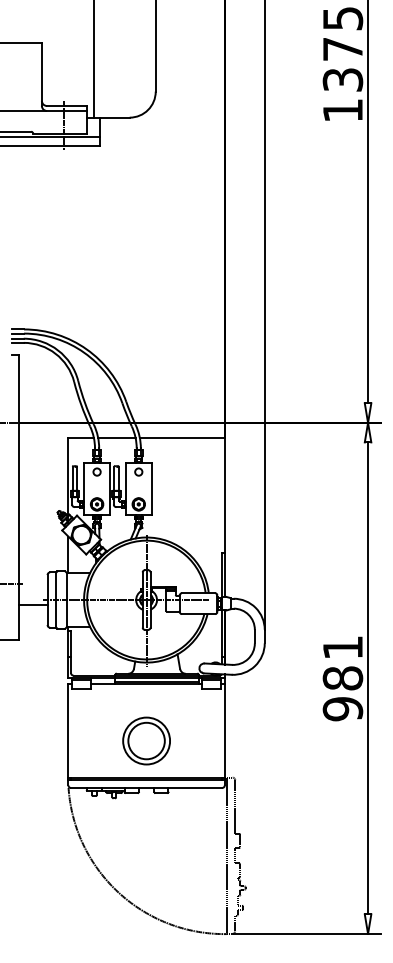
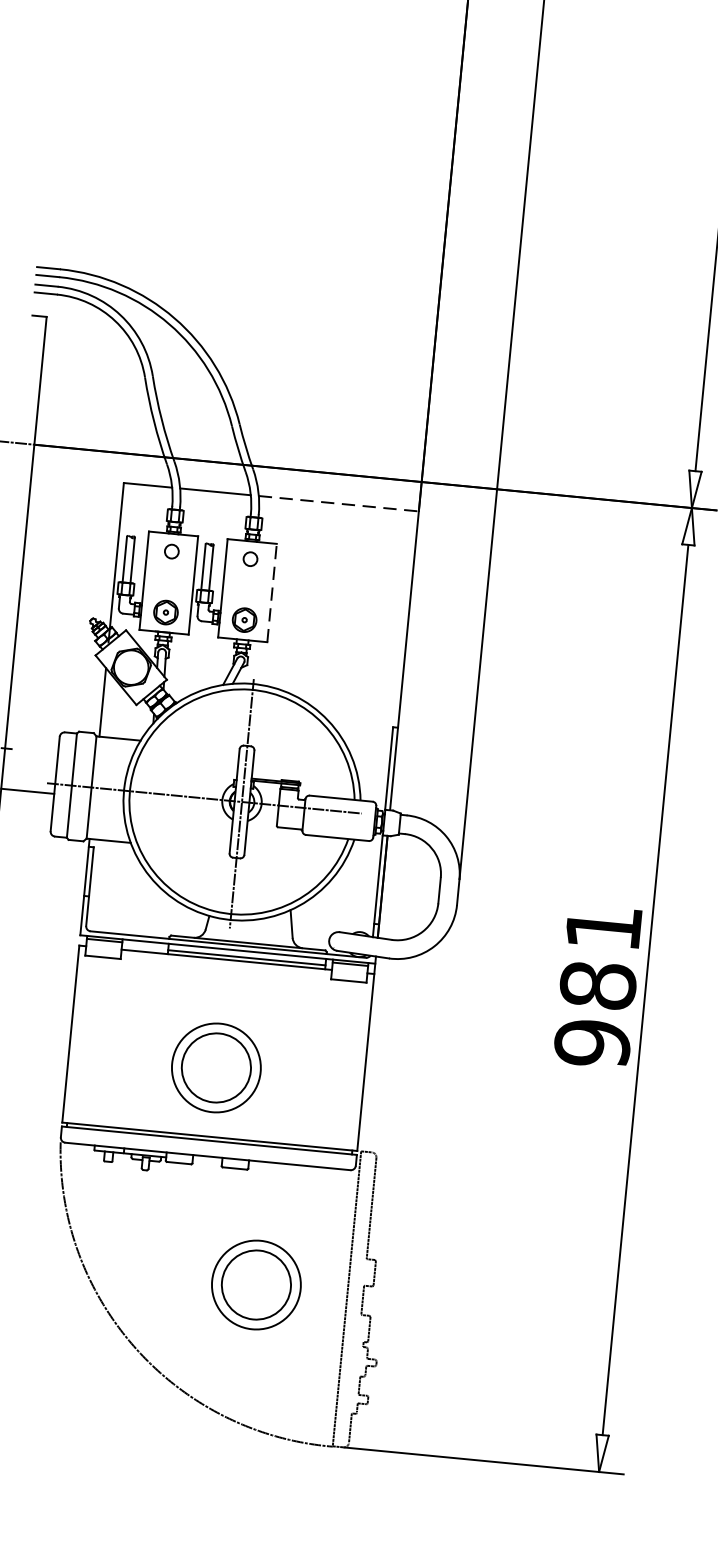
line: (182, 438) -> (339, 503), solid -> dashed
line: (151, 488) -> (271, 592), solid -> dashed
part: (178, 852) -> (256, 1283), added

